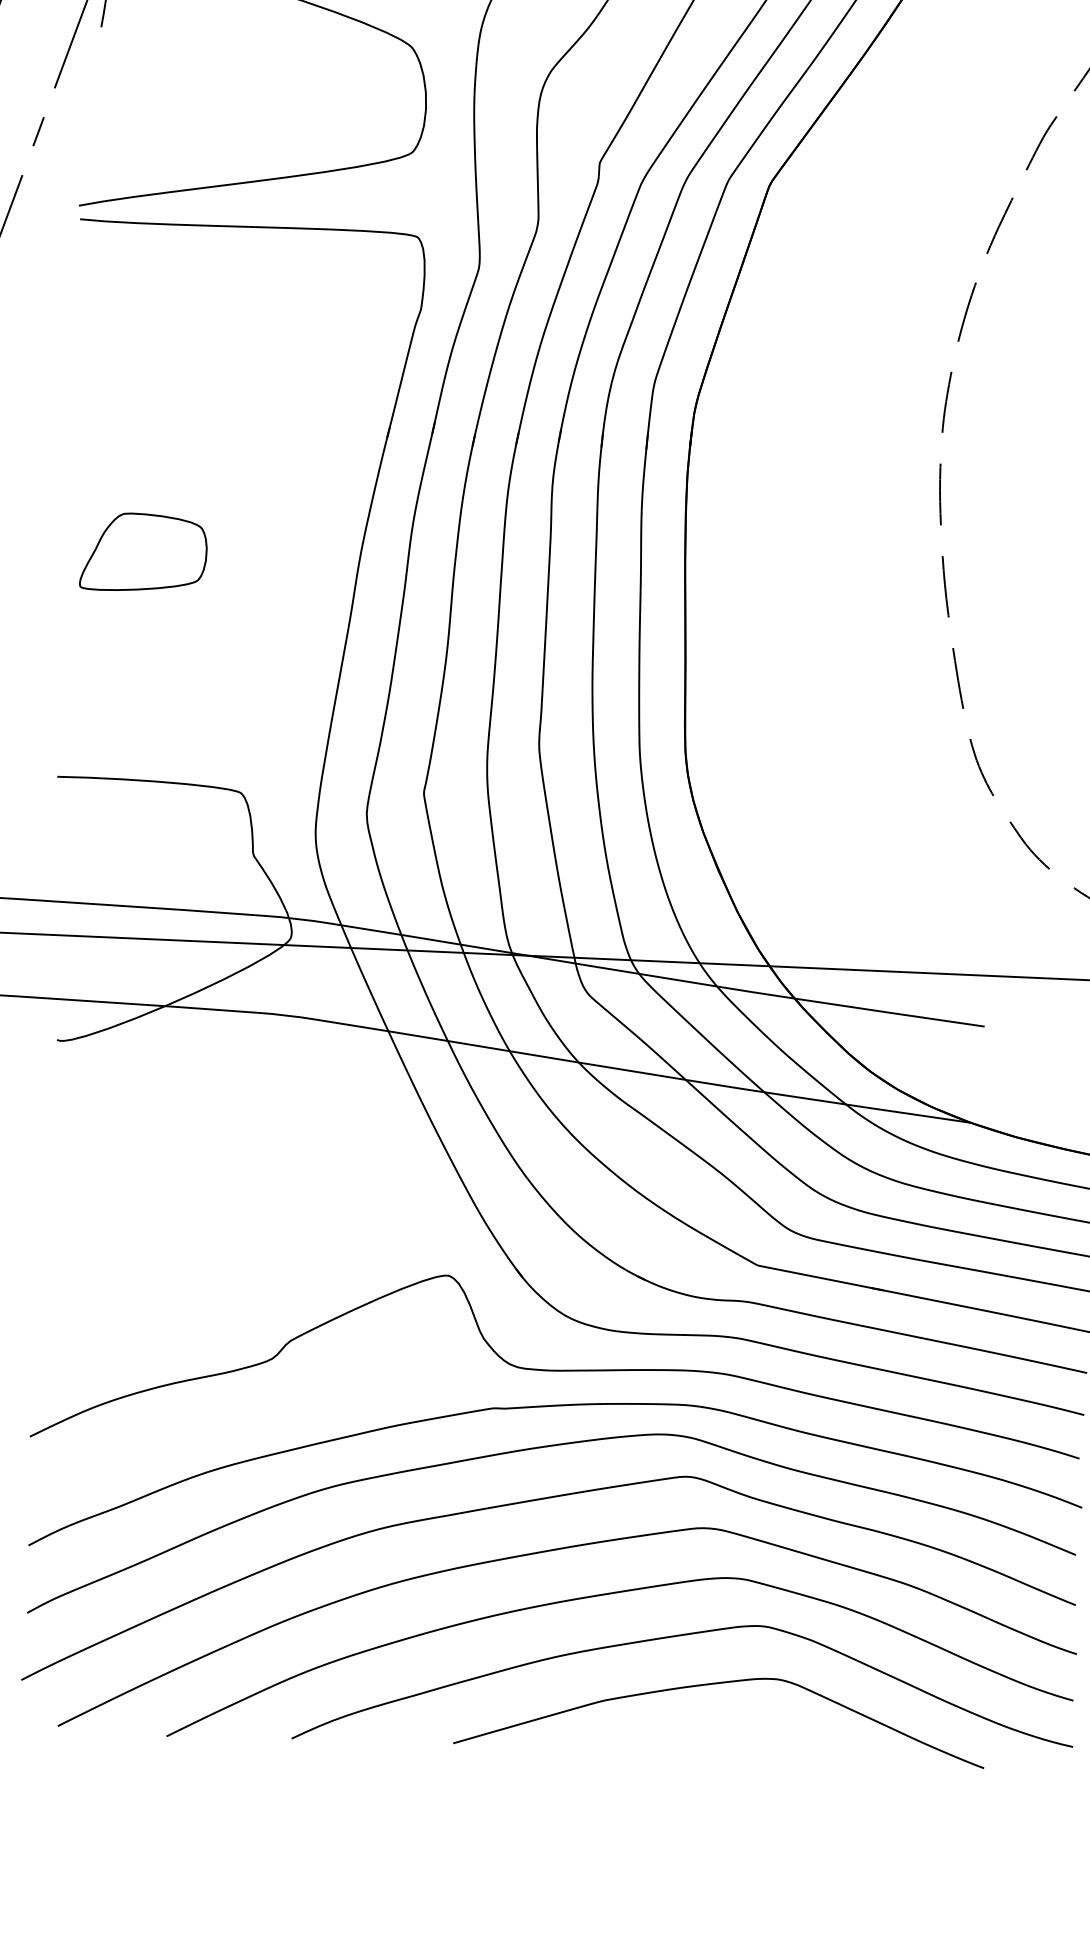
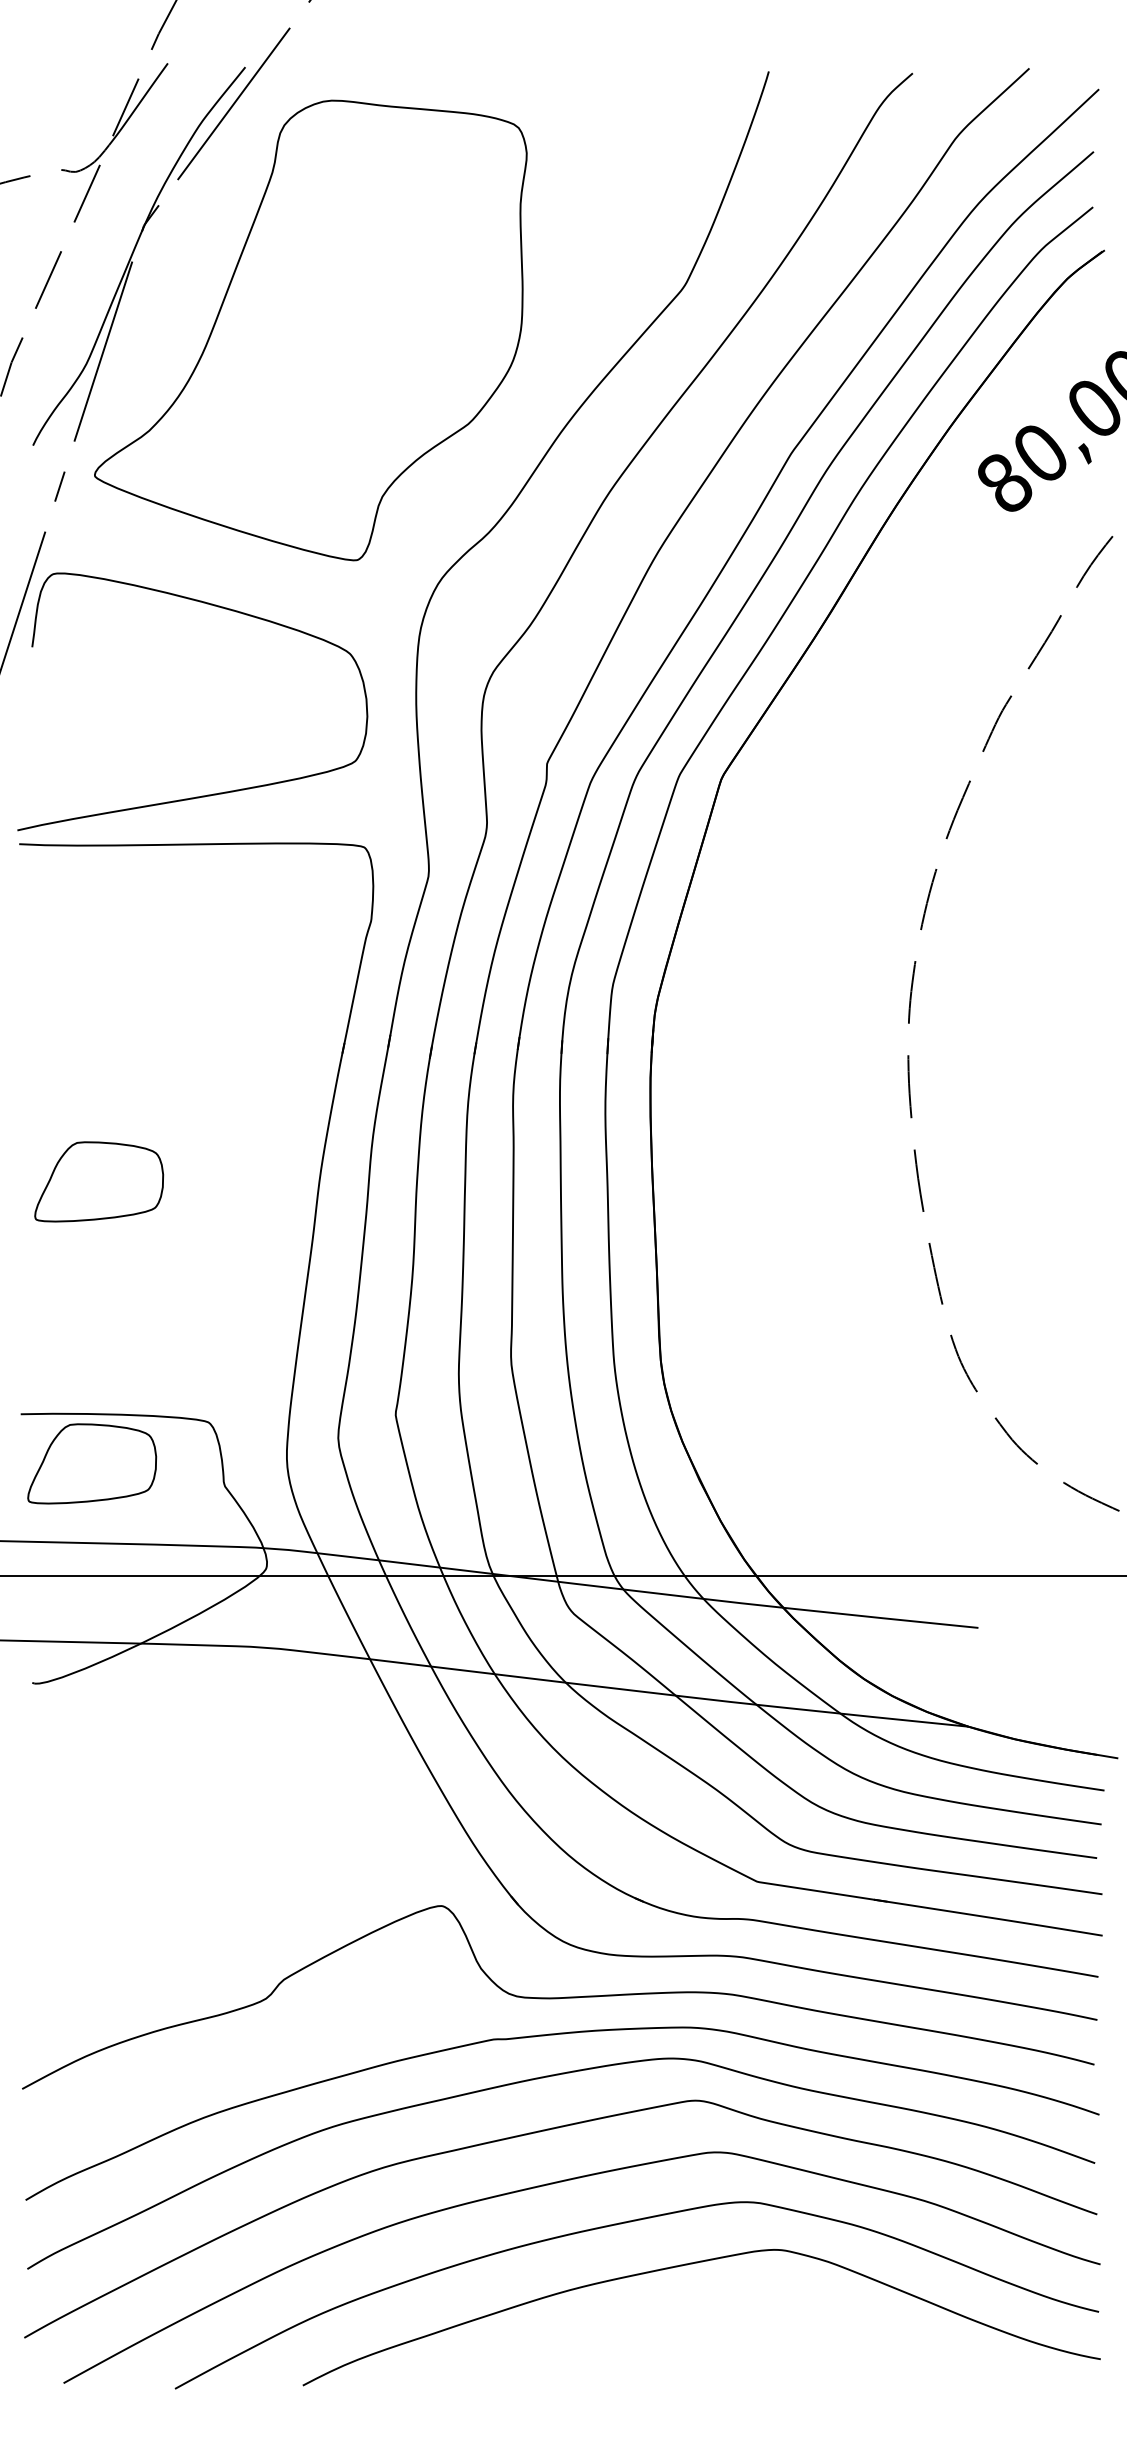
part: (125, 827) -> (92, 1463), added
curve: (715, 1684) -> (733, 2311), removed

